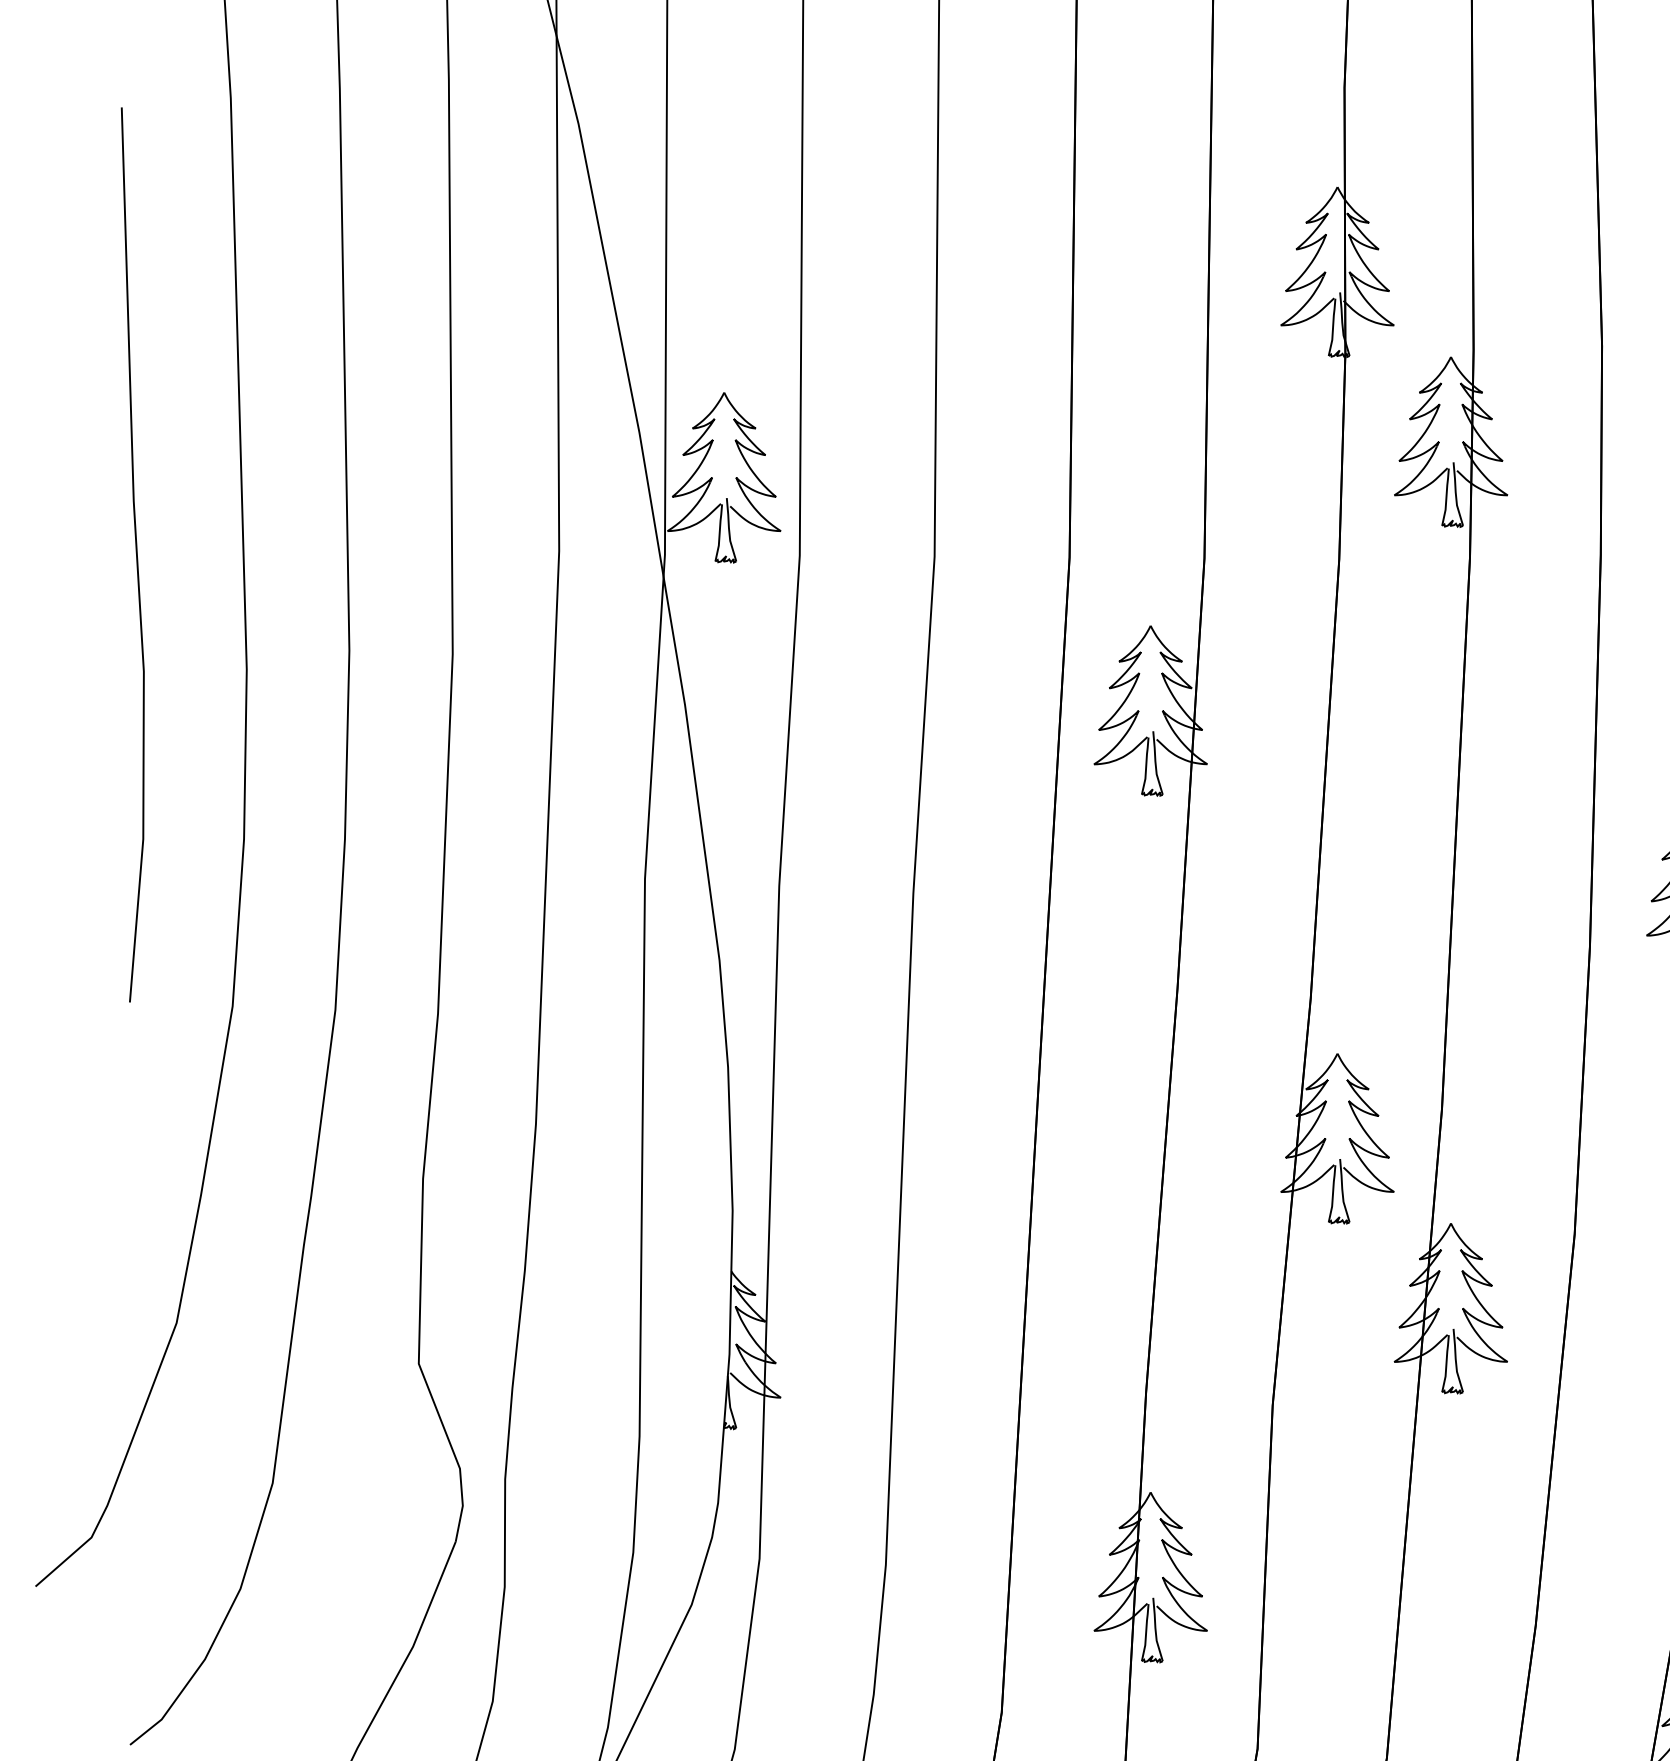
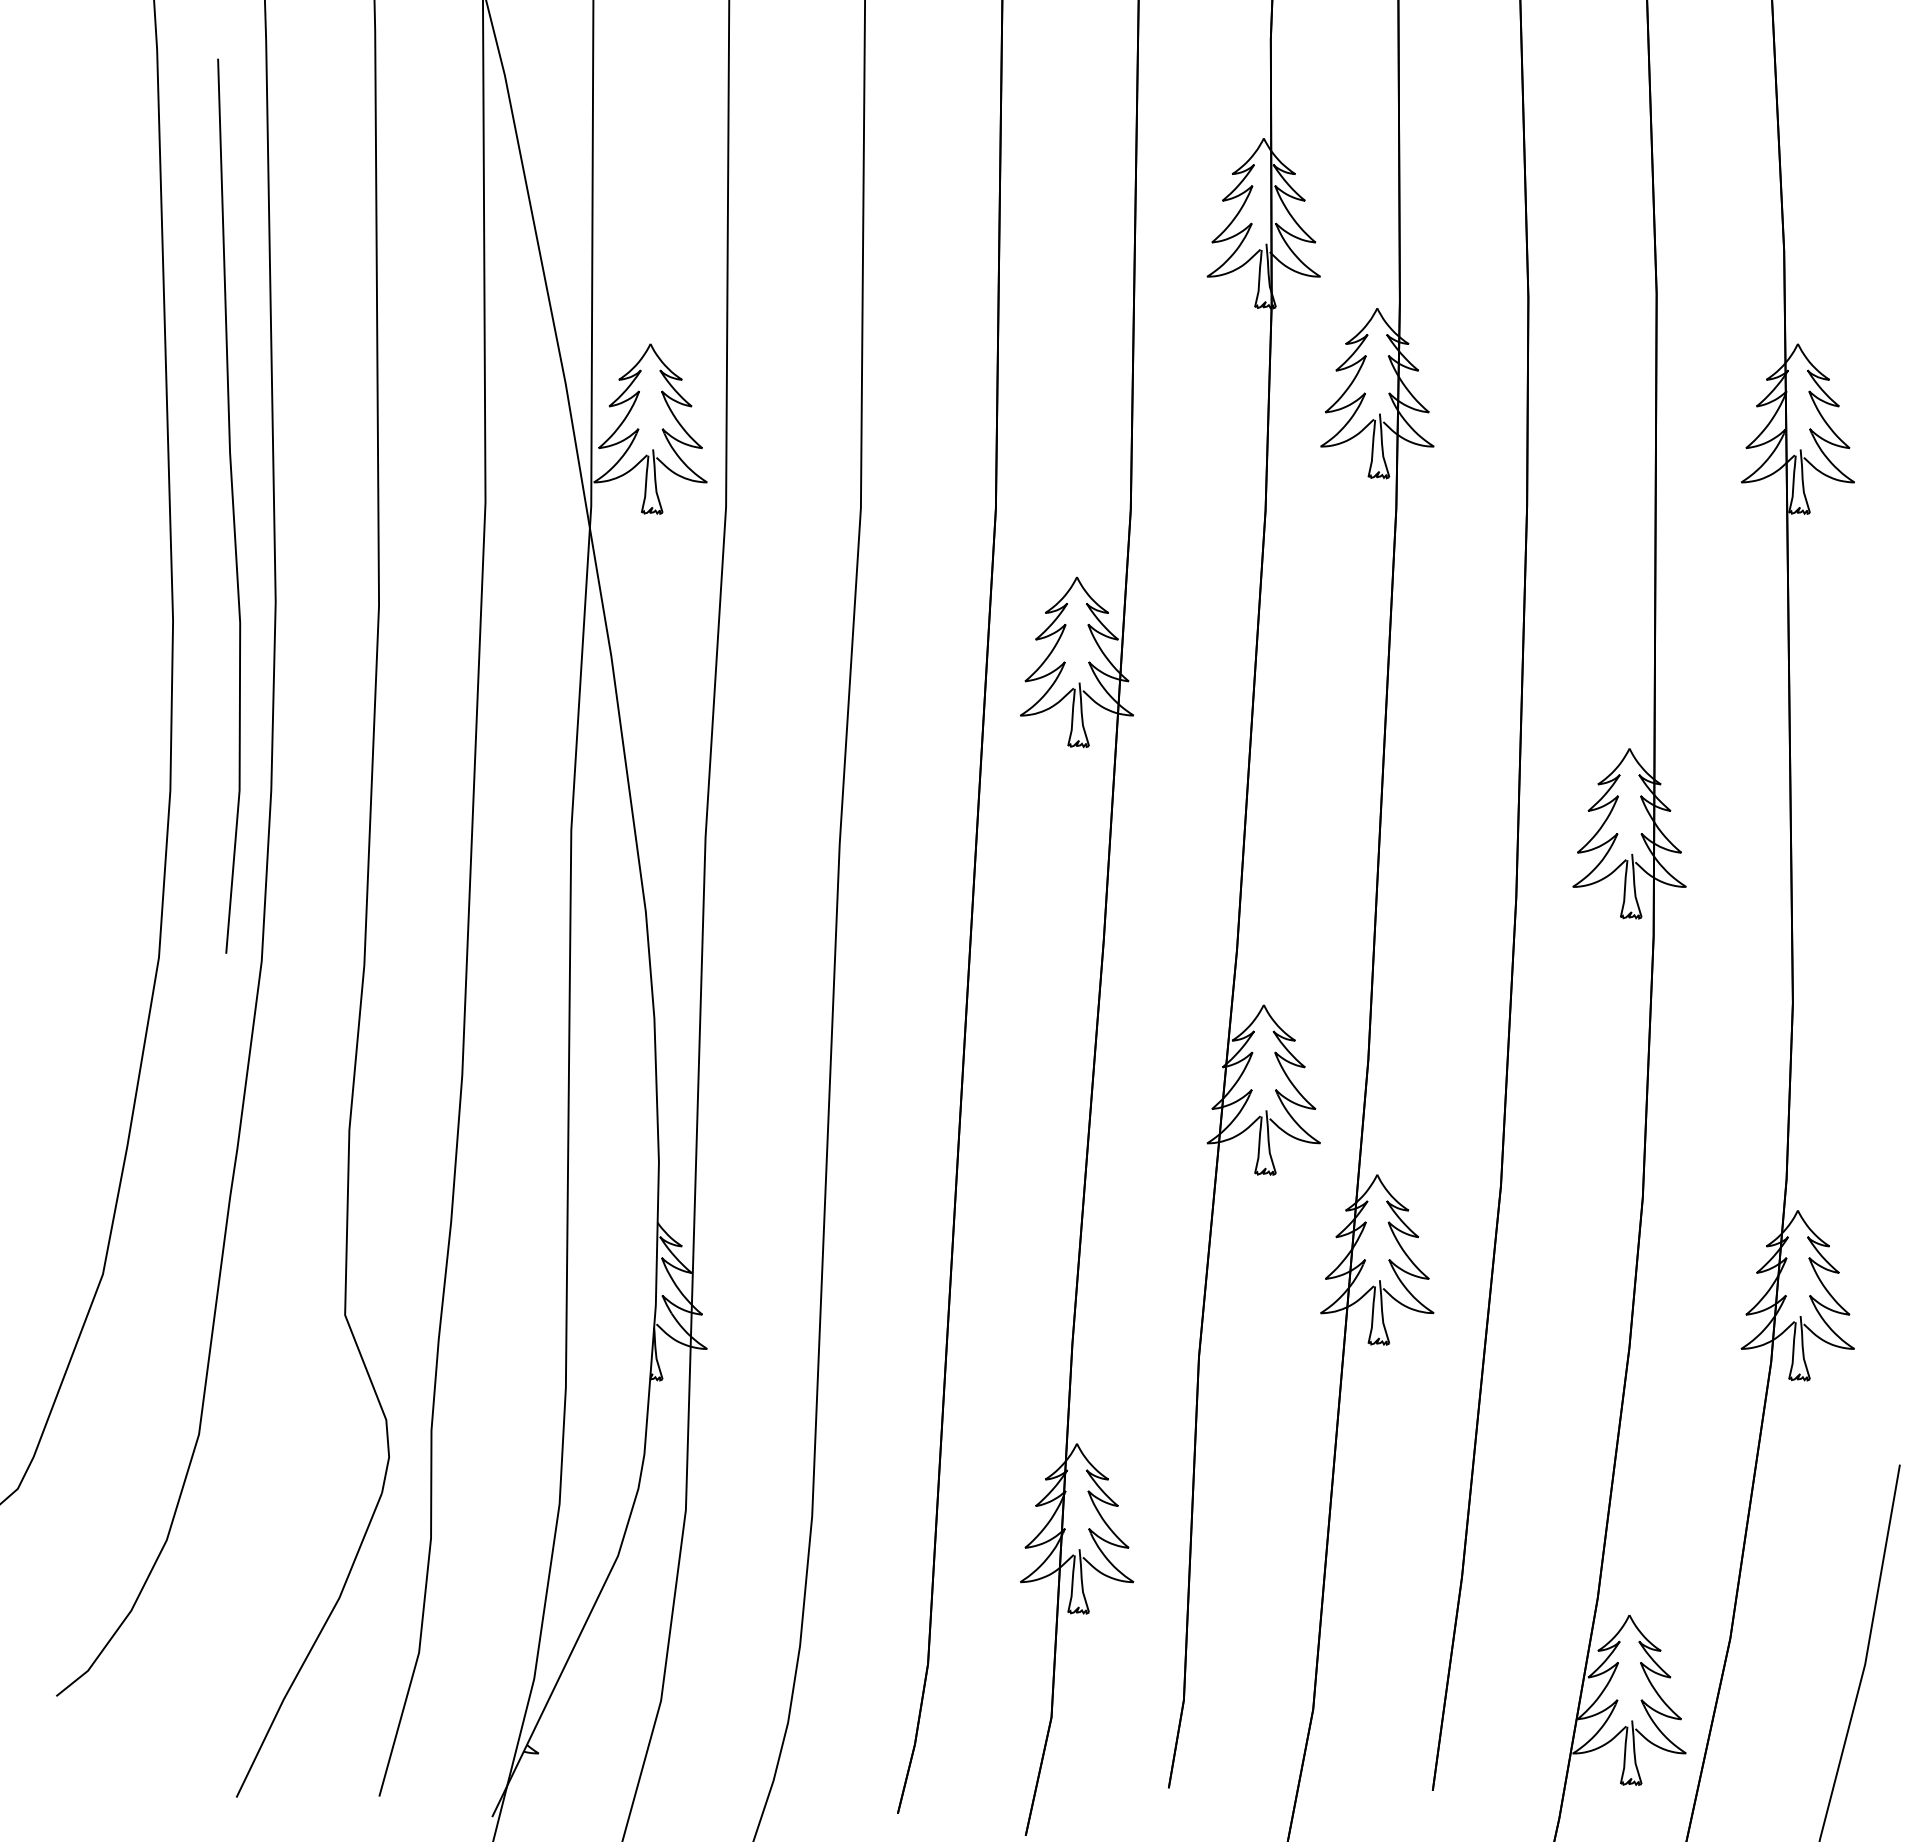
line: (136, 554) -> (232, 505), moved

